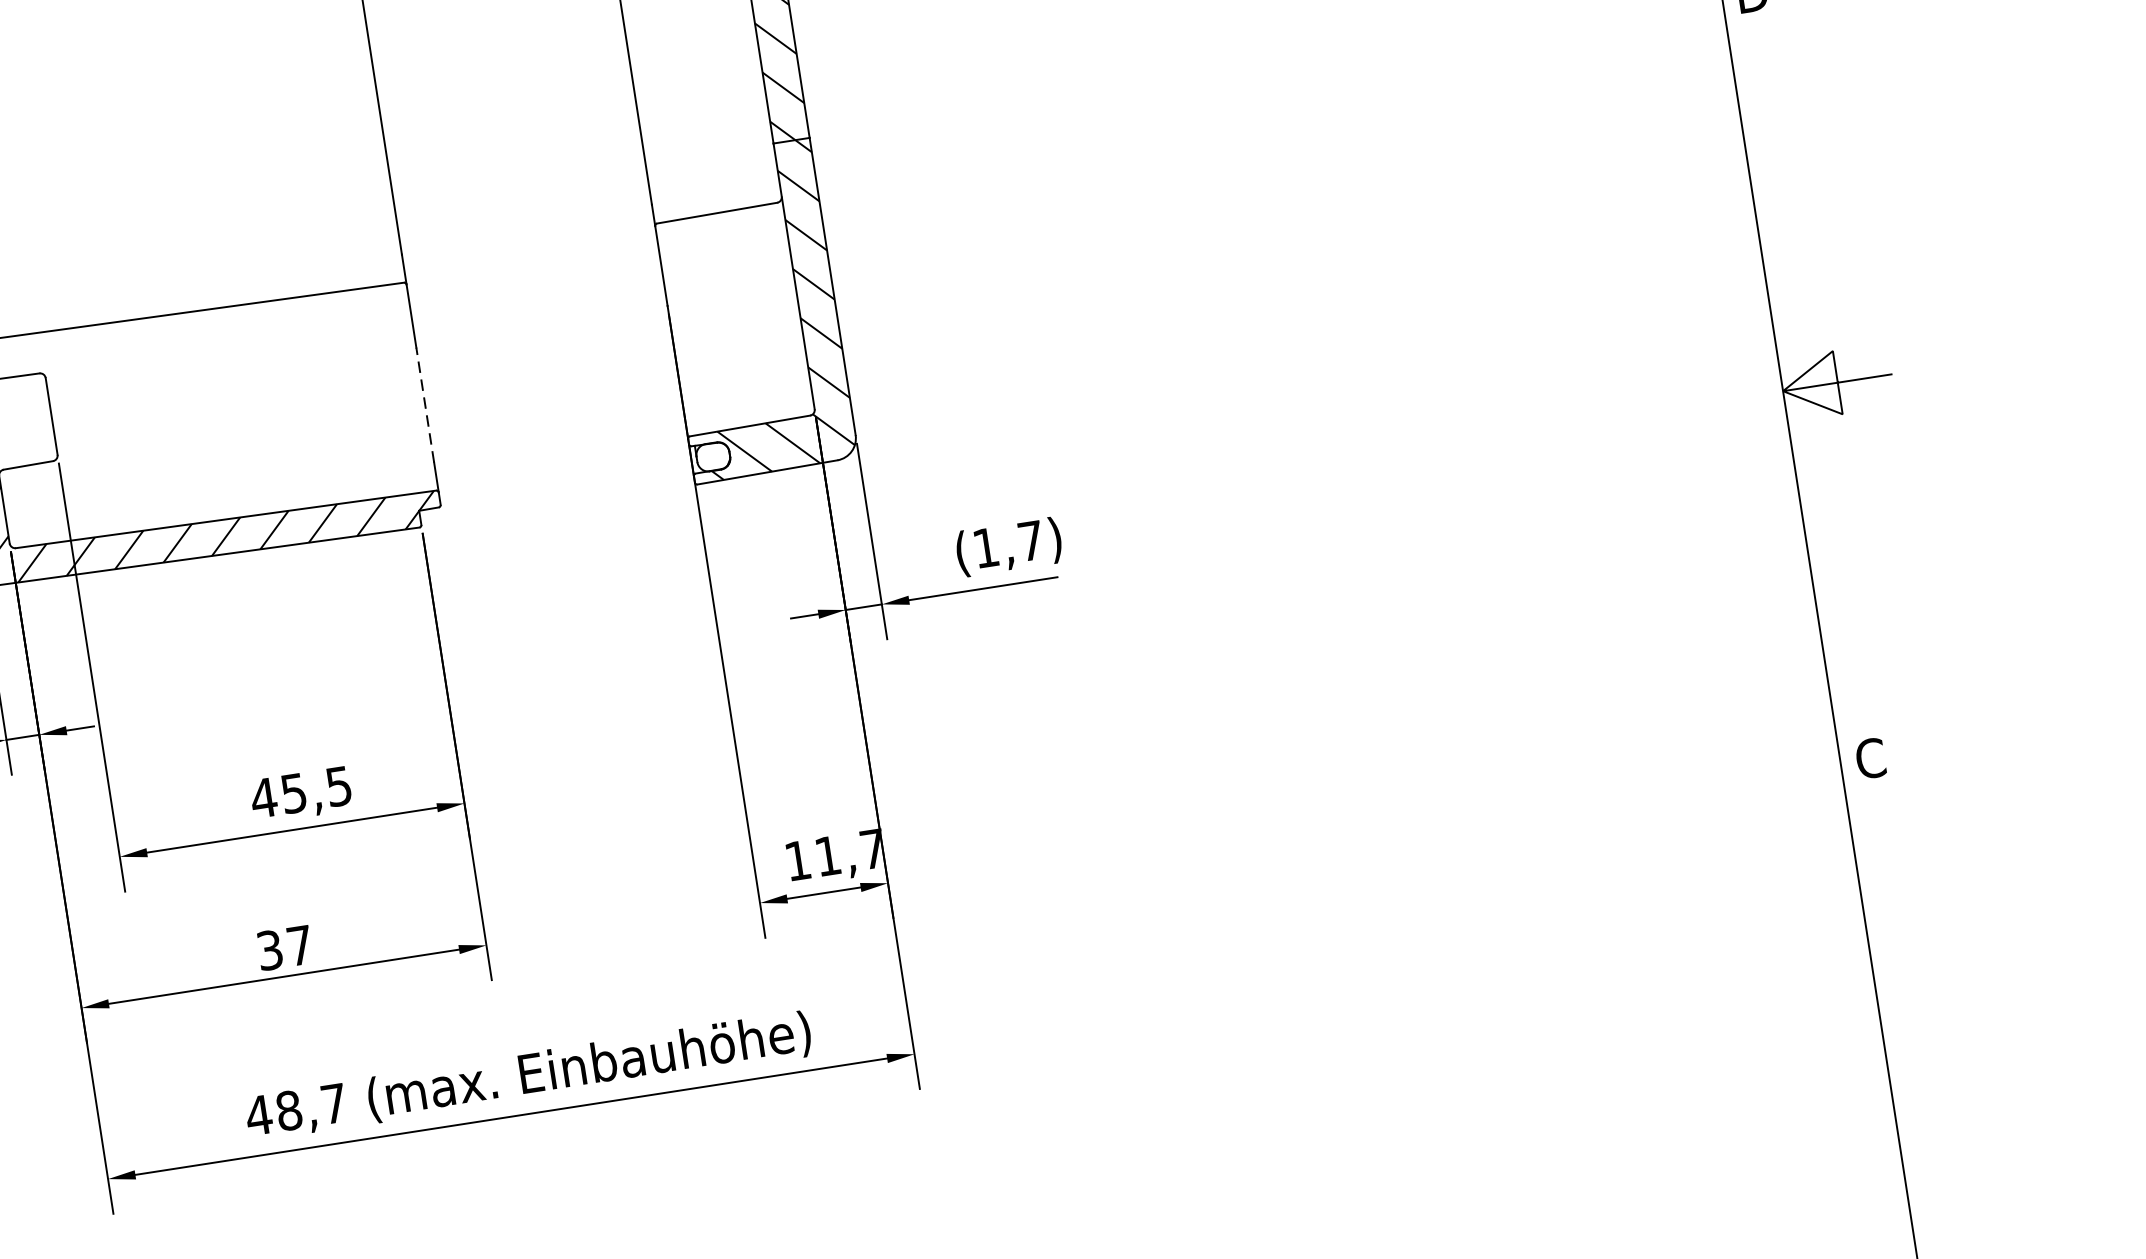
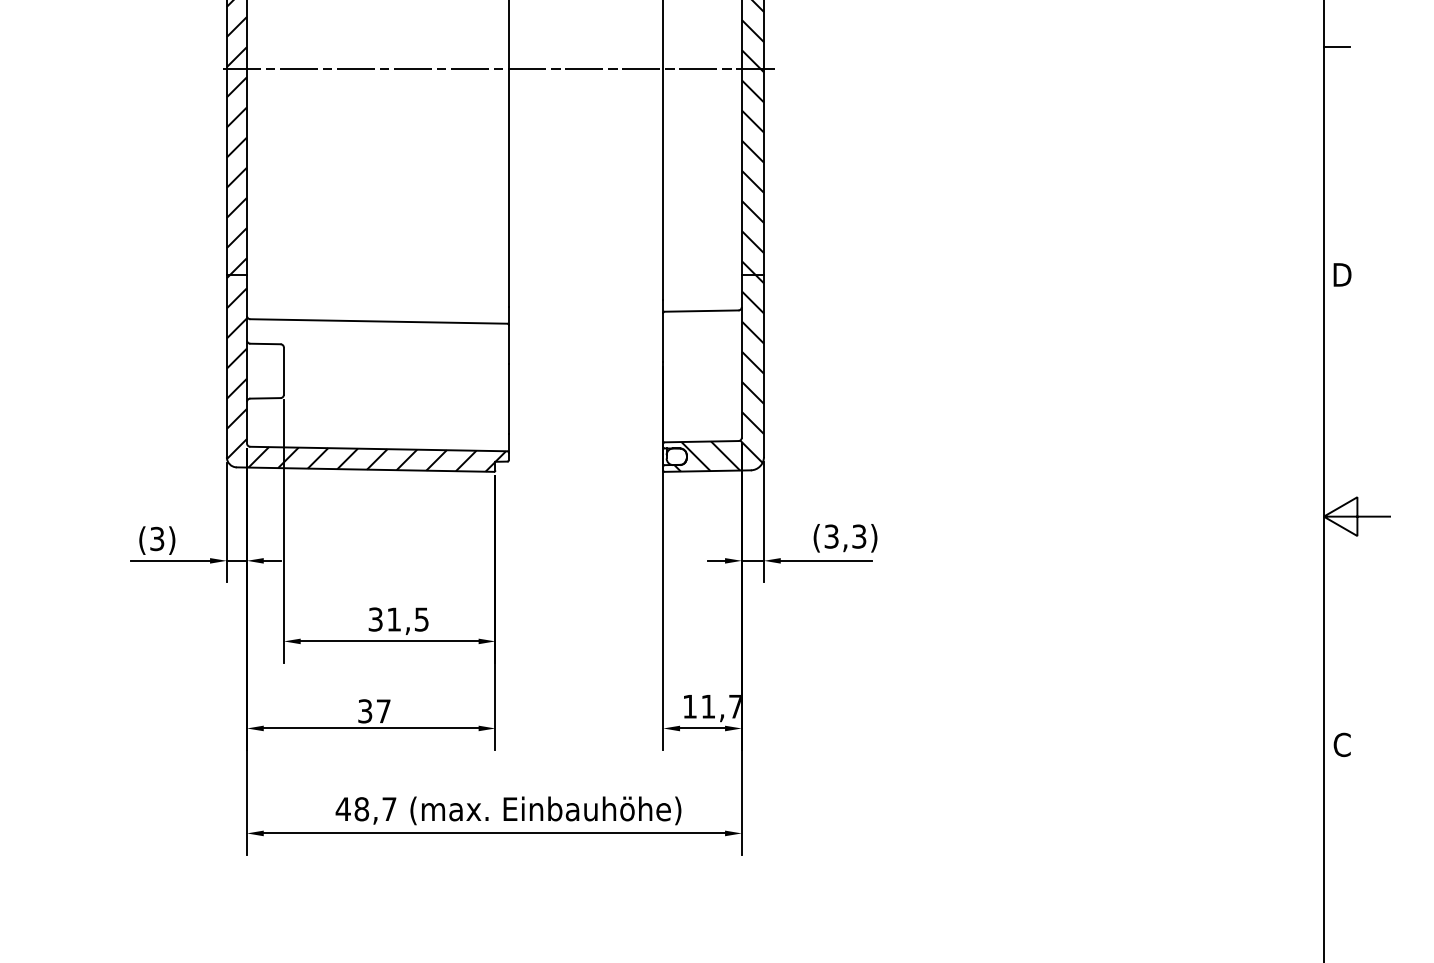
line: (424, 404) -> (508, 398), dashed -> solid
text: (1008, 544) -> (845, 536), (1,7) -> (3,3)
text: (278, 795) -> (384, 619), 45,5 -> 31,5

